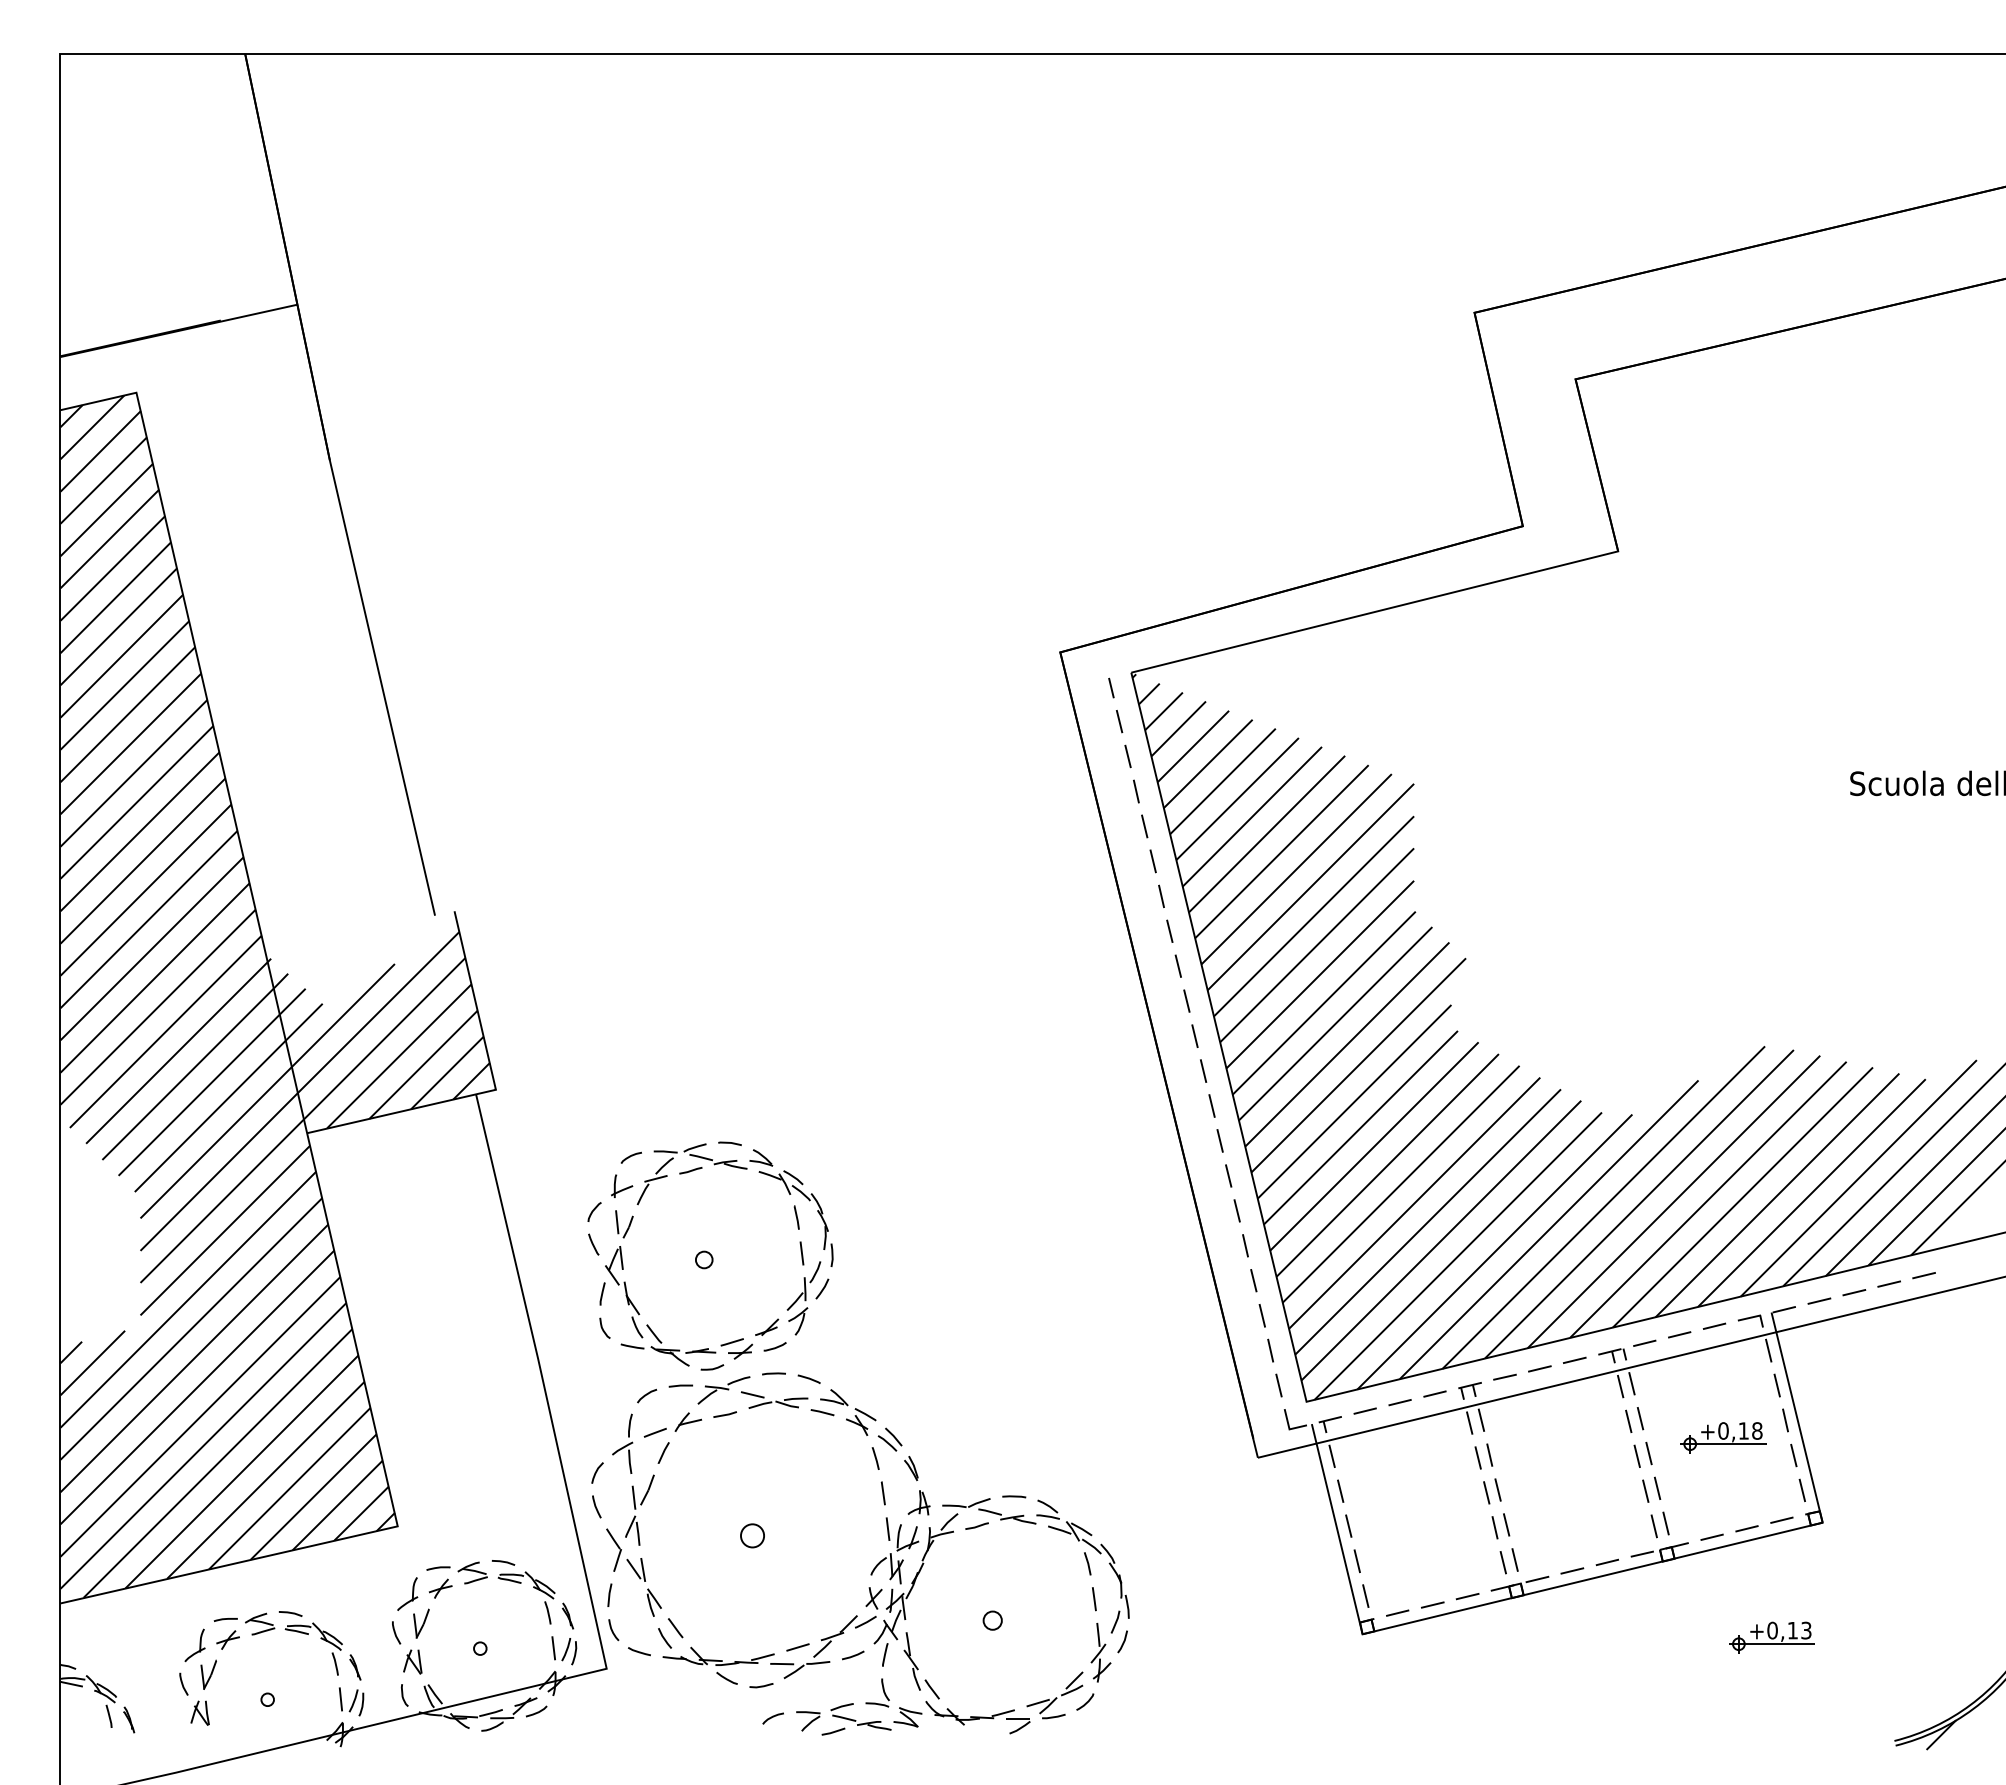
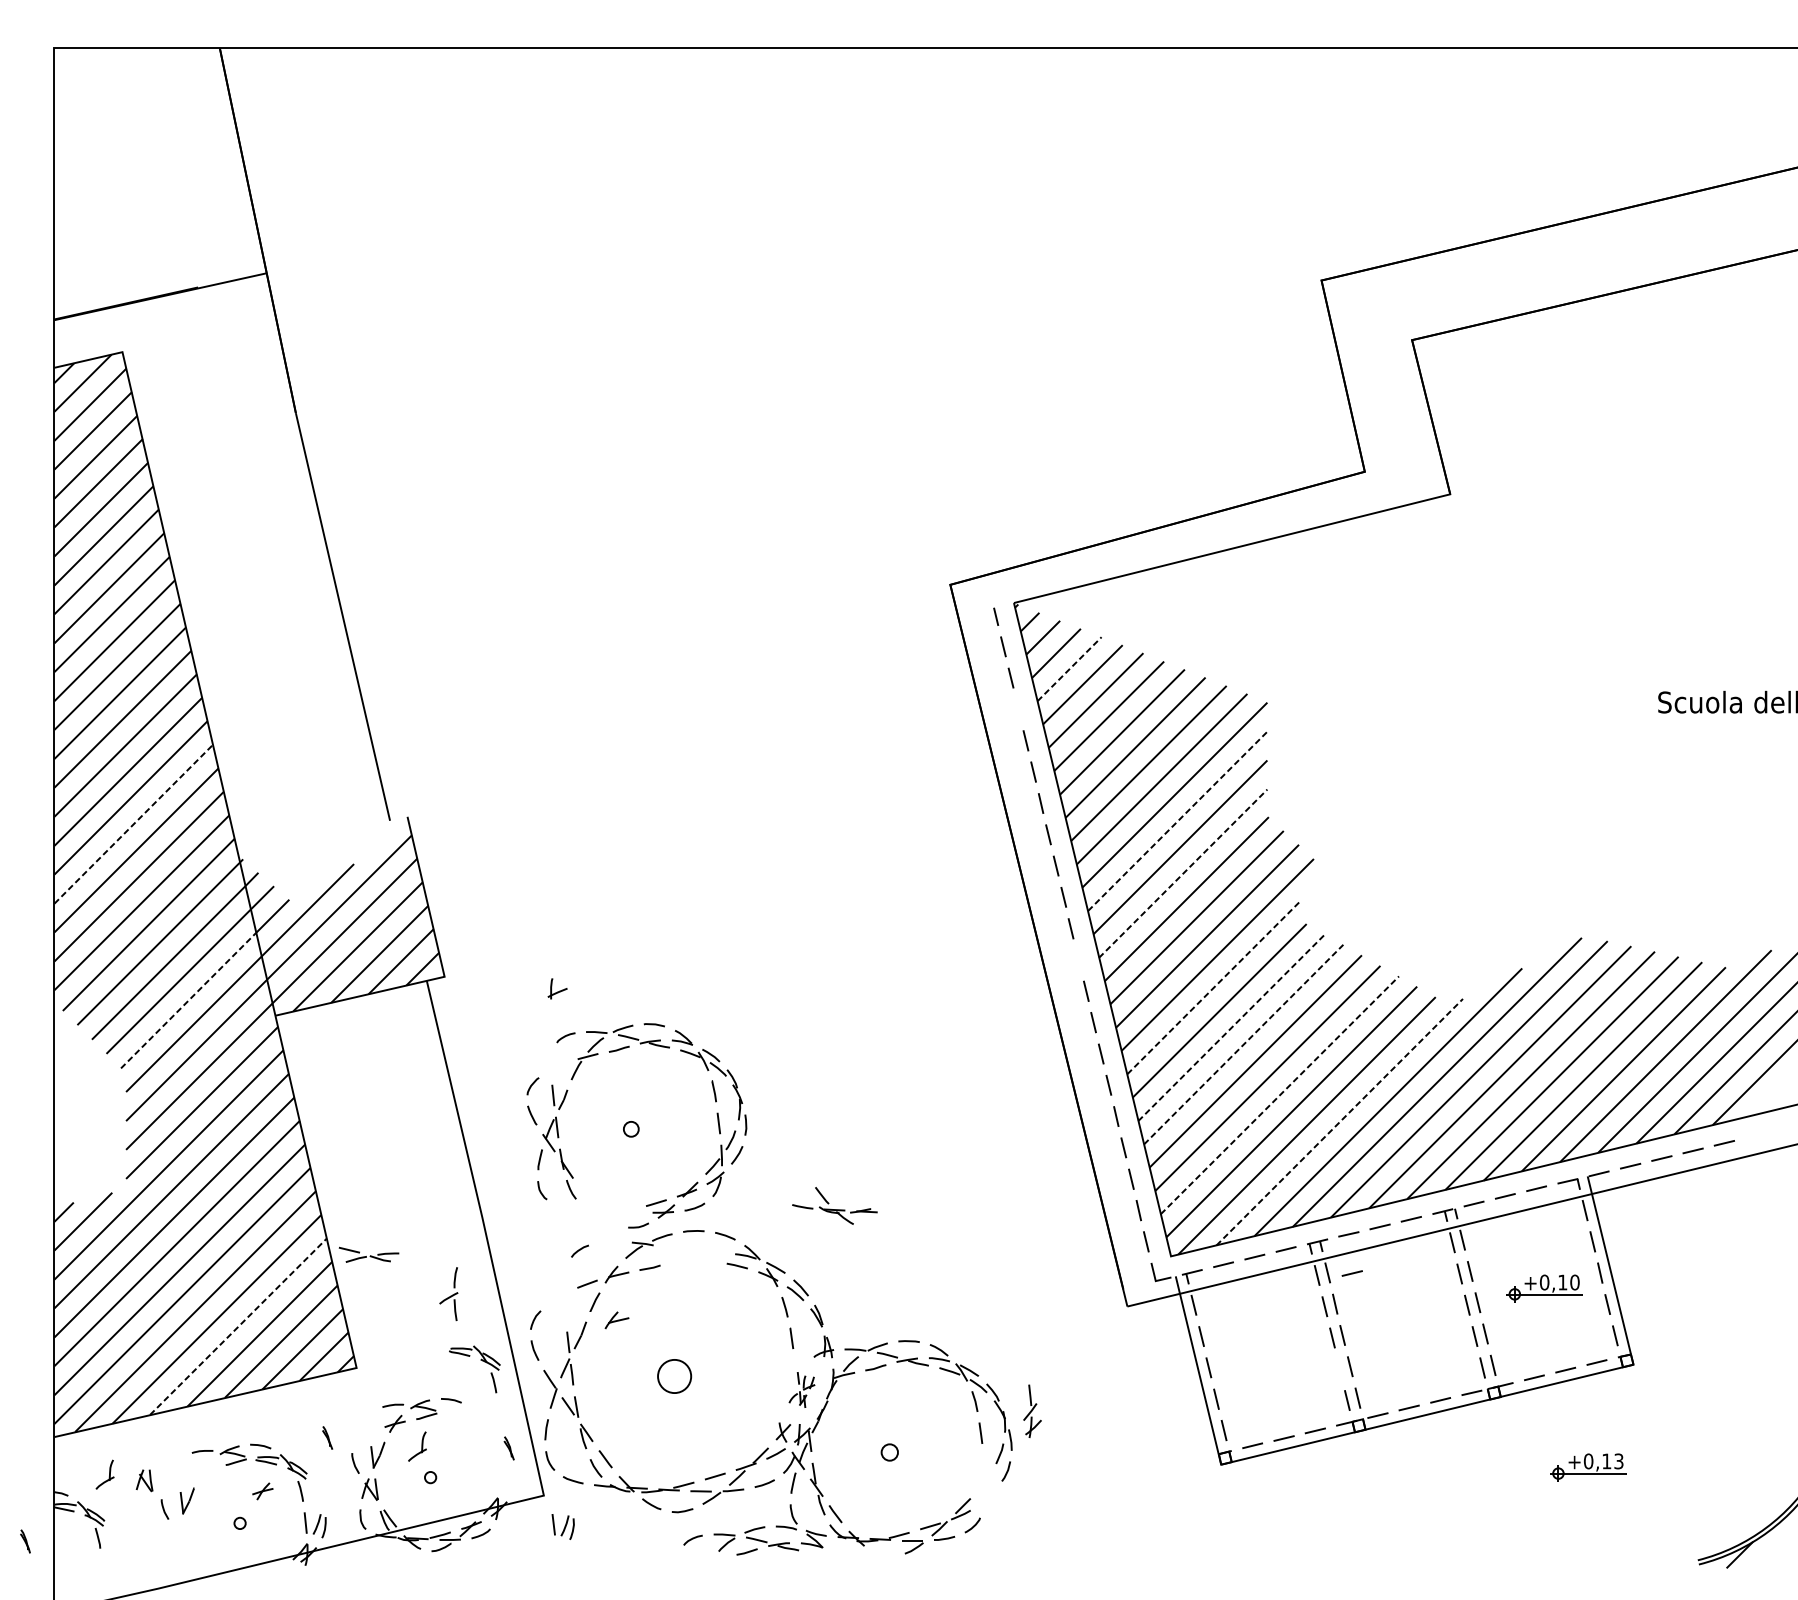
line: (1193, 746) -> (1069, 669), solid -> dashed
line: (1136, 791) -> (1018, 709), removed
line: (1314, 915) -> (1178, 820), solid -> dashed
line: (149, 919) -> (134, 824), solid -> dashed
line: (1320, 974) -> (1183, 873), solid -> dashed
line: (1203, 1070) -> (1078, 959), removed
line: (1354, 1101) -> (1213, 987), solid -> dashed
line: (210, 1116) -> (188, 1000), solid -> dashed
line: (1374, 1146) -> (1231, 1027), solid -> dashed
line: (1388, 1165) -> (1244, 1044), solid -> dashed
part: (622, 1185) -> (558, 988), moved
line: (1428, 1222) -> (1280, 1095), solid -> dashed
line: (1494, 1252) -> (1339, 1122), solid -> dashed
part: (668, 1345) -> (834, 1205), moved
line: (680, 1385) -> (610, 1241), removed
part: (774, 1399) -> (368, 1254), moved
line: (1508, 1420) -> (1351, 1273), added
text: (1757, 1430) -> (1575, 1282), +0,18 -> +0,10
part: (622, 1443) -> (448, 1293), moved
part: (688, 1472) -> (617, 1319), added
line: (266, 1479) -> (239, 1326), solid -> dashed
line: (1494, 1527) -> (1339, 1369), removed
circle: (752, 1535) -> (674, 1376), size x1.6
part: (894, 1550) -> (801, 1389), size x0.6
part: (534, 1588) -> (481, 1360), moved
part: (407, 1593) -> (417, 1446), moved
part: (227, 1639) -> (262, 1490), moved
part: (194, 1645) -> (104, 1474), moved
part: (564, 1650) -> (563, 1526), moved
part: (1100, 1652) -> (1032, 1411), moved
part: (355, 1667) -> (327, 1438), moved
part: (199, 1712) -> (144, 1480), moved
part: (129, 1719) -> (25, 1541), moved

